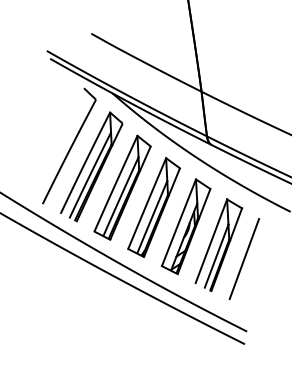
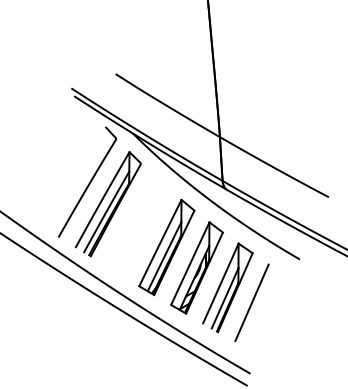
part: (122, 188) -> (137, 226), removed

